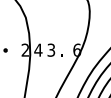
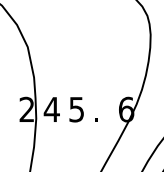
text: (51, 49) -> (77, 108), 3 -> 5

